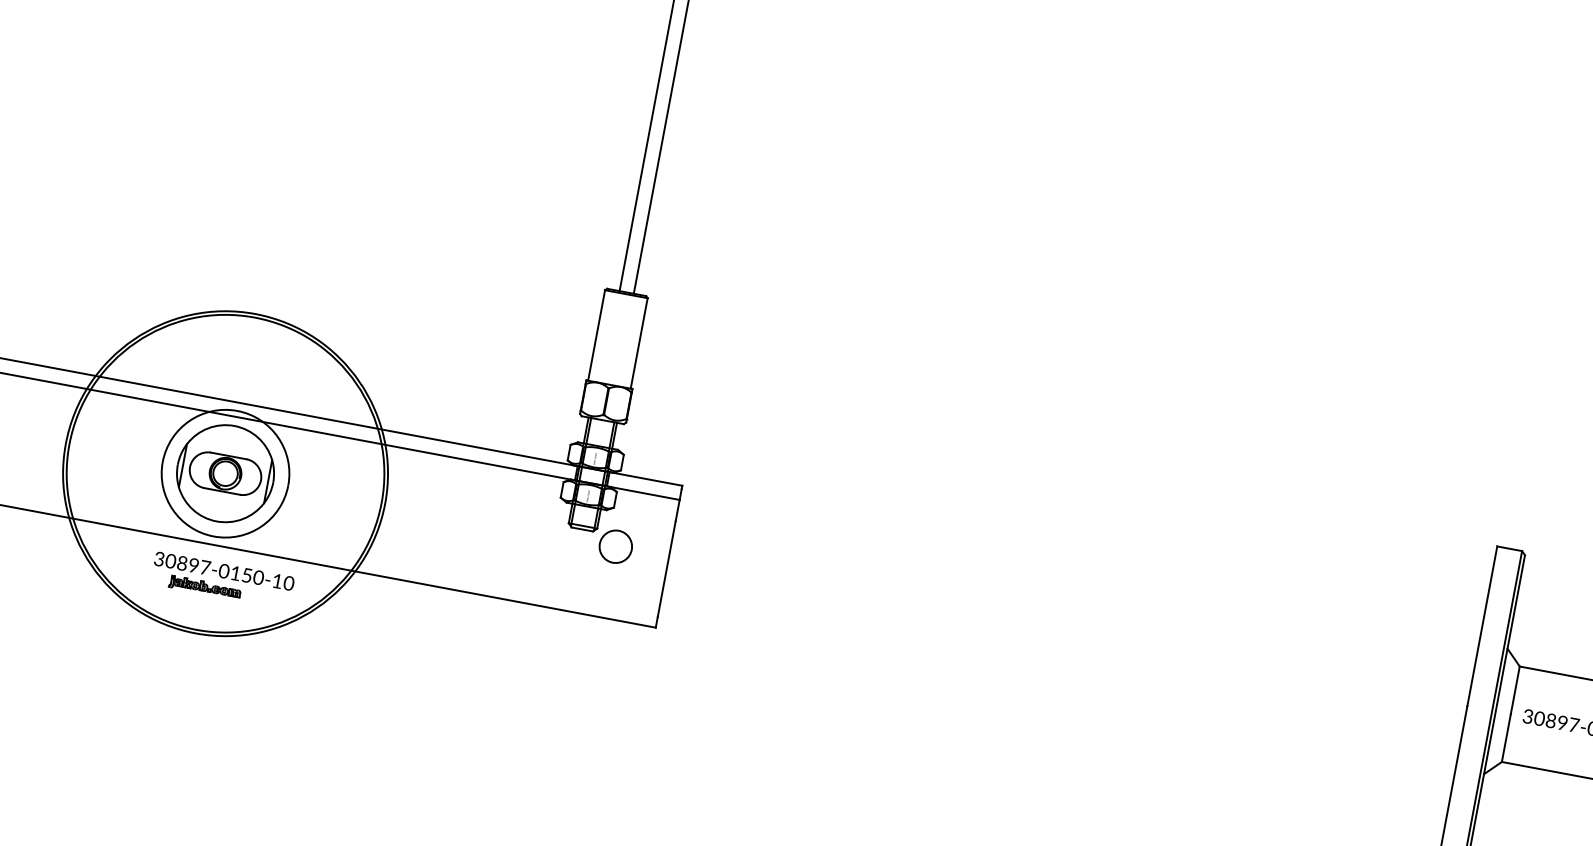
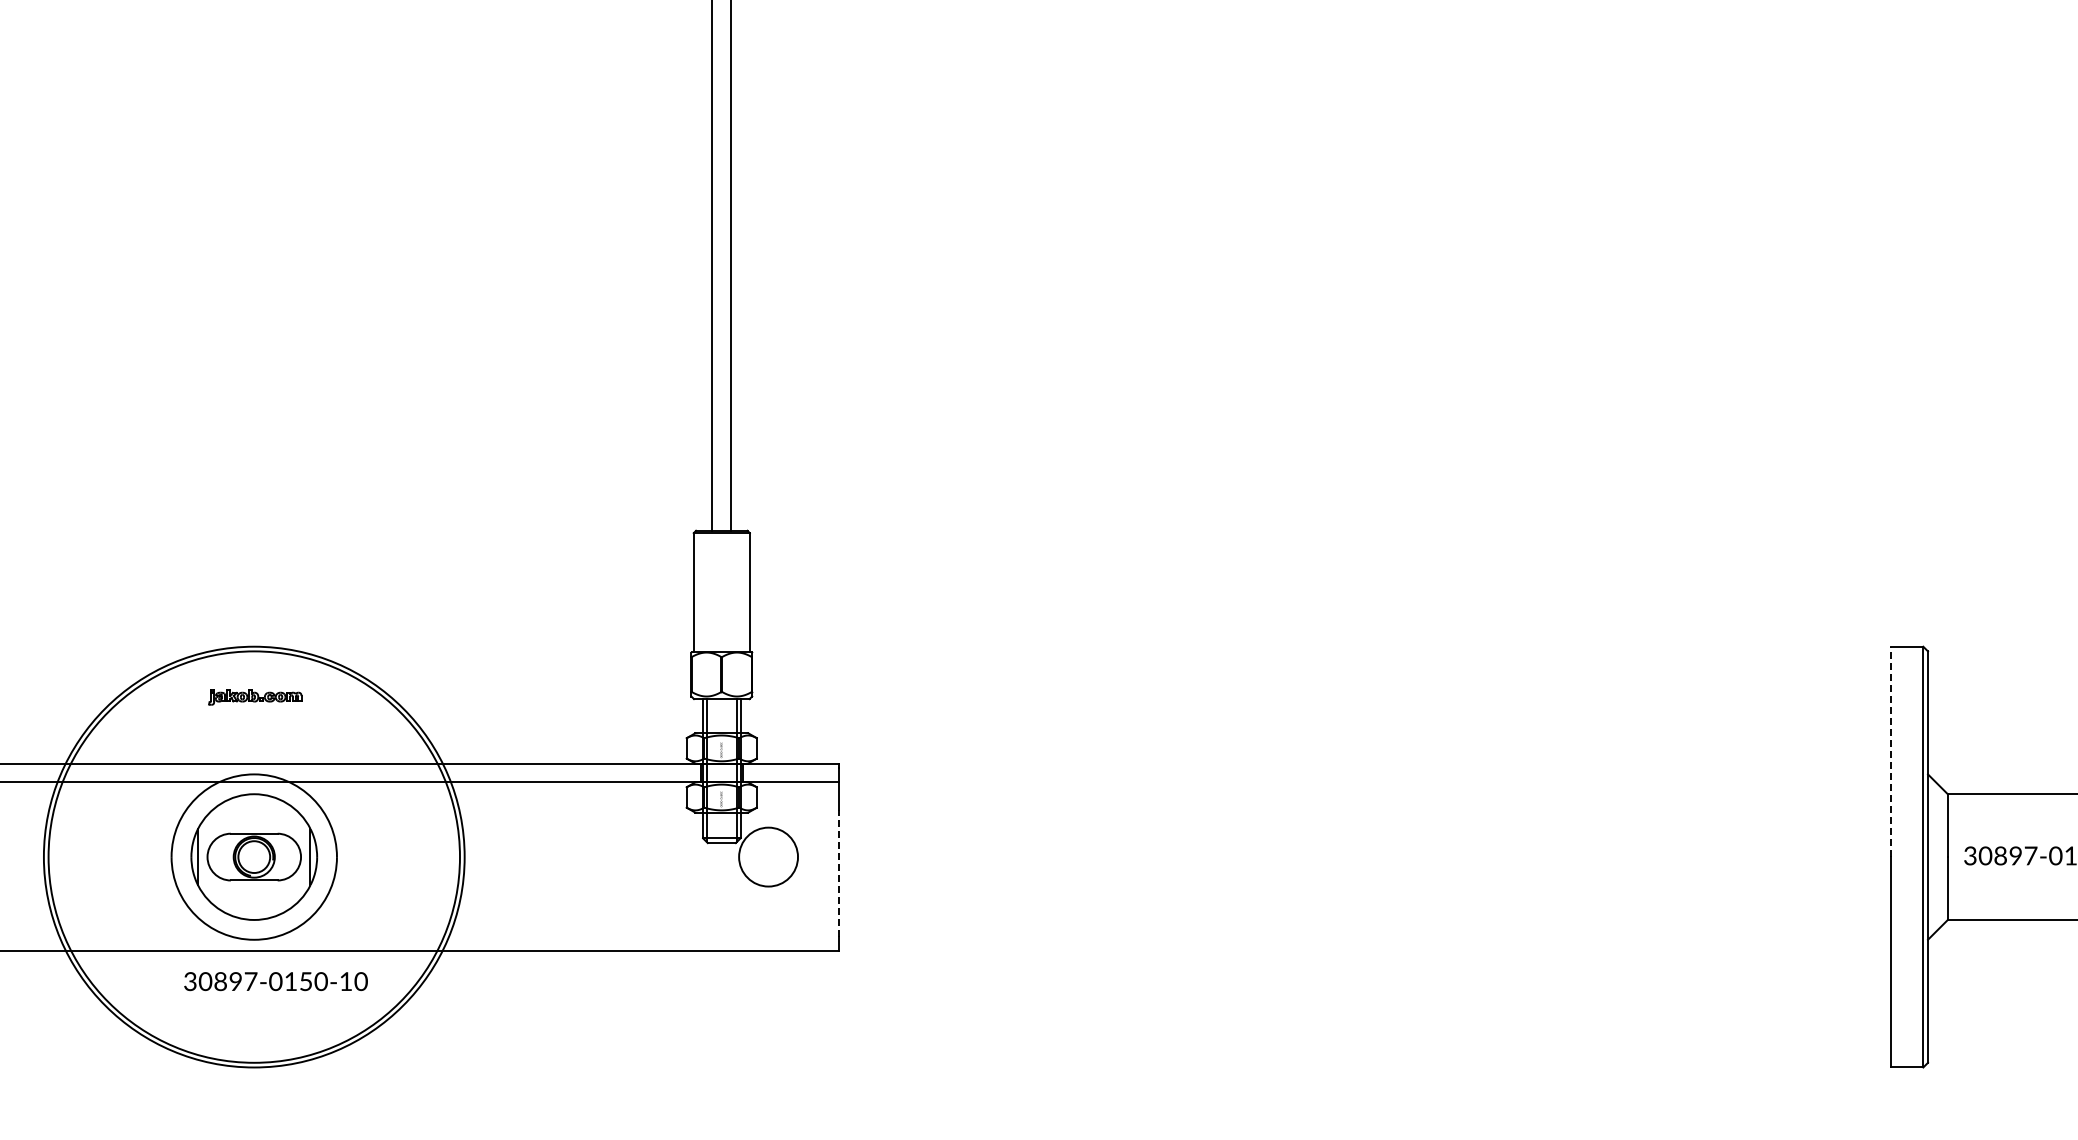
circle: (615, 547) -> (768, 857), size x1.4
line: (666, 568) -> (838, 872), solid -> dashed
part: (205, 588) -> (255, 697), moved
line: (1482, 625) -> (1890, 751), solid -> dashed

